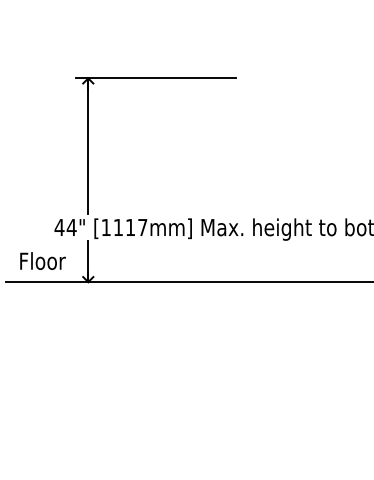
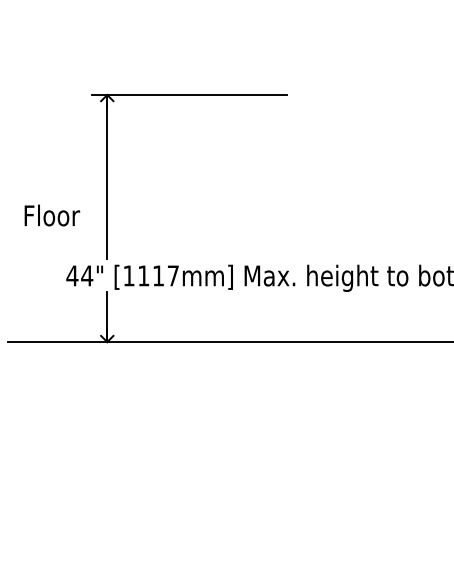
text: (43, 261) -> (52, 215), moved

